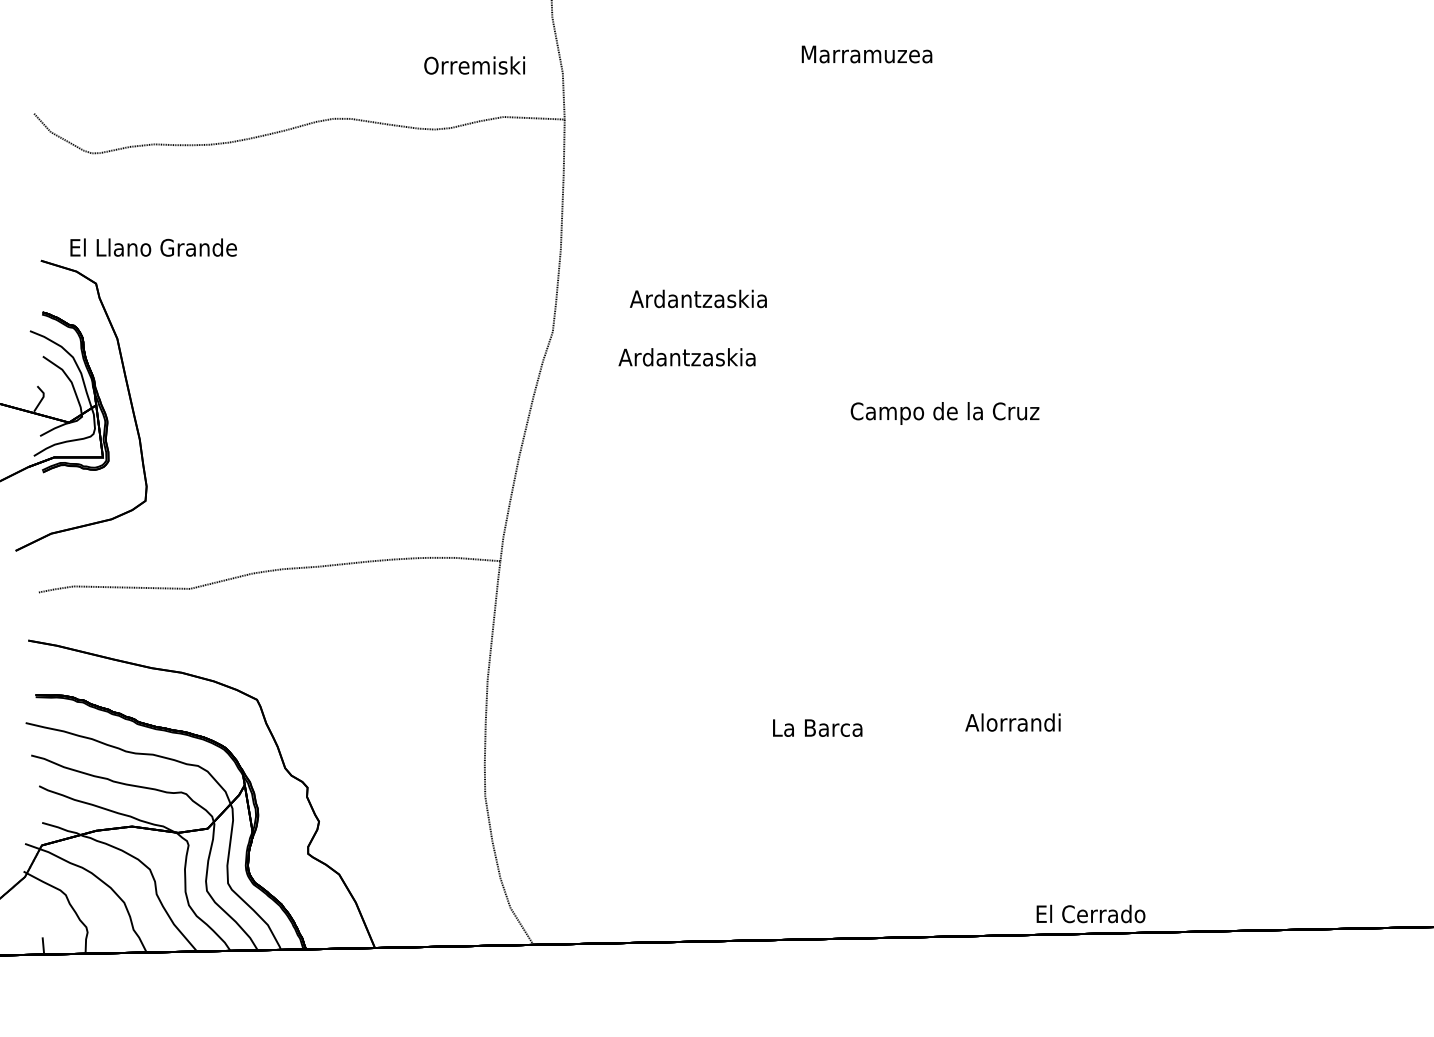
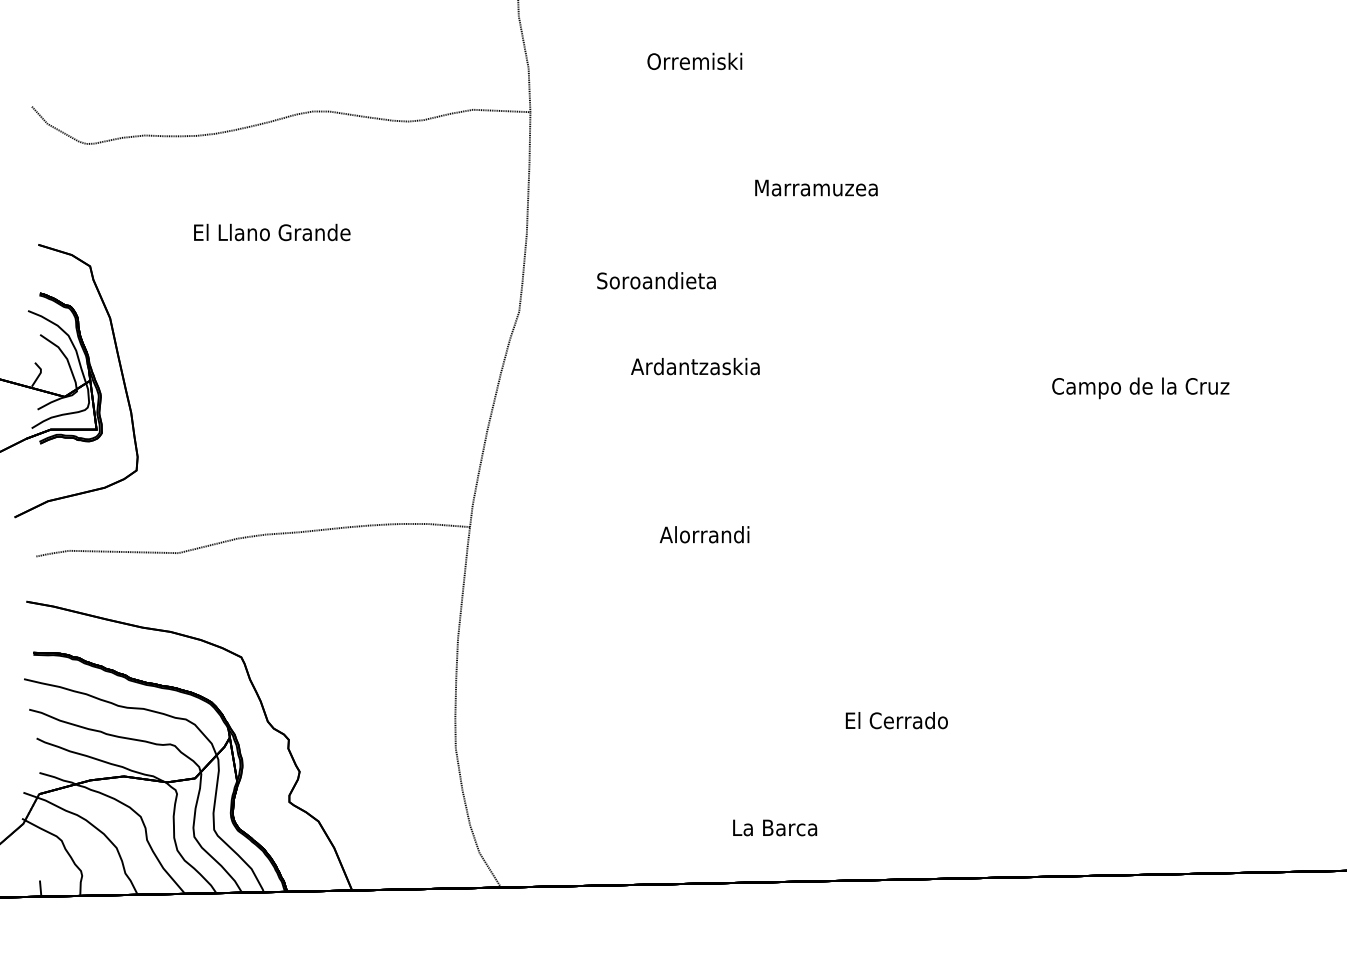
text: (867, 53) -> (816, 187), moved
text: (474, 64) -> (694, 60), moved
text: (153, 247) -> (272, 232), moved
text: (697, 298) -> (655, 280), Ardantzaskia -> Soroandieta
text: (687, 357) -> (695, 366), moved
text: (944, 413) -> (1140, 388), moved
text: (1012, 722) -> (704, 534), moved
text: (818, 727) -> (775, 827), moved
text: (1090, 913) -> (896, 720), moved

